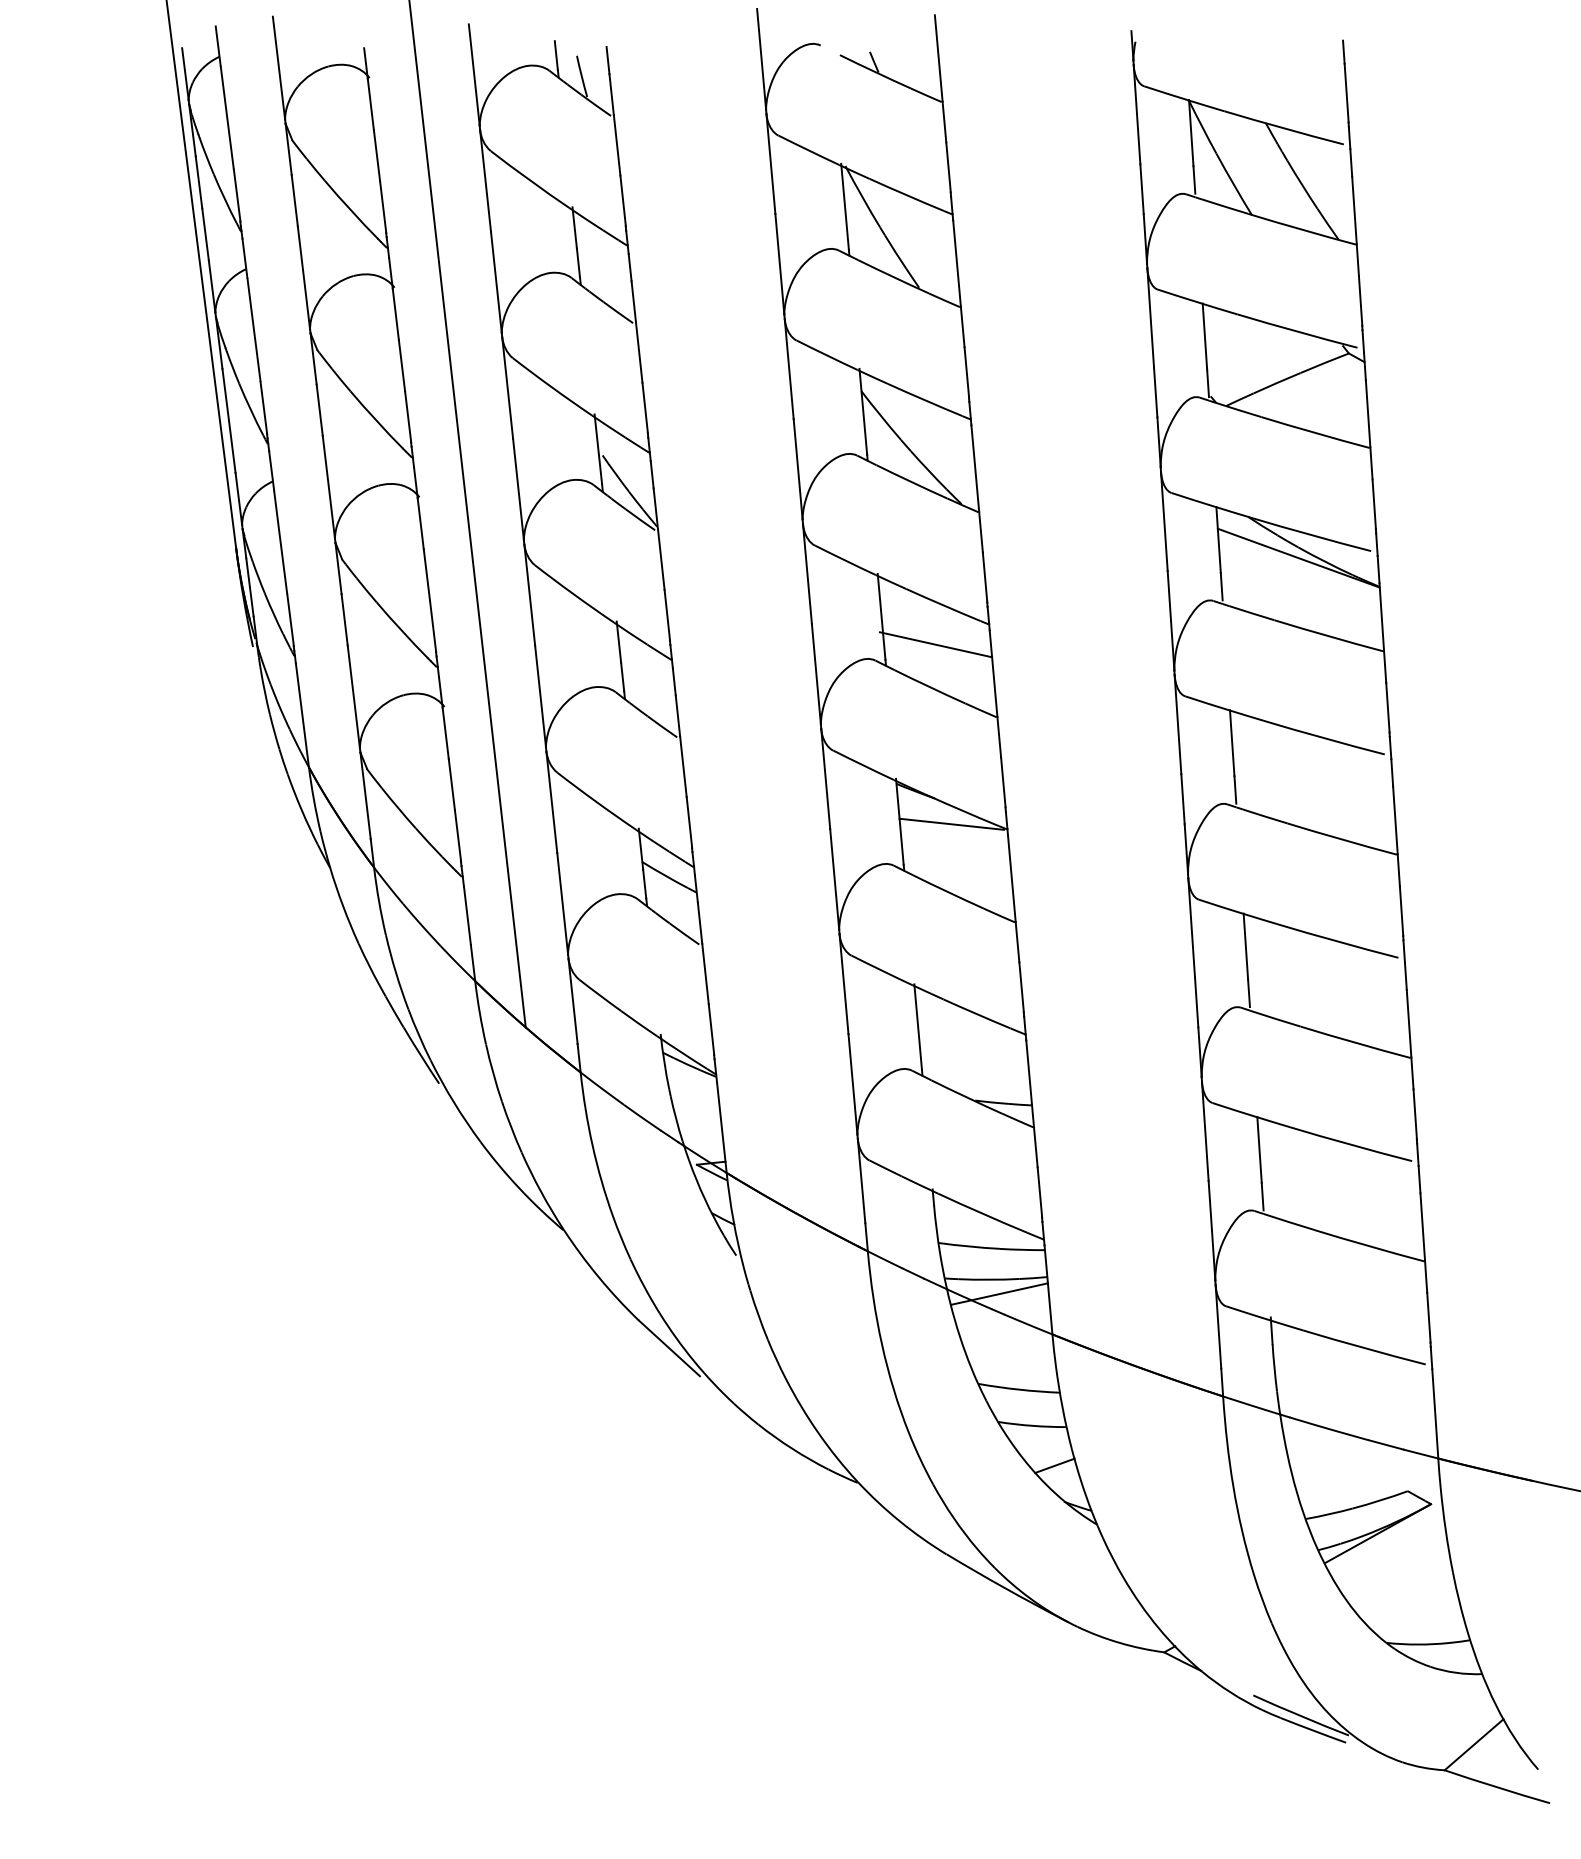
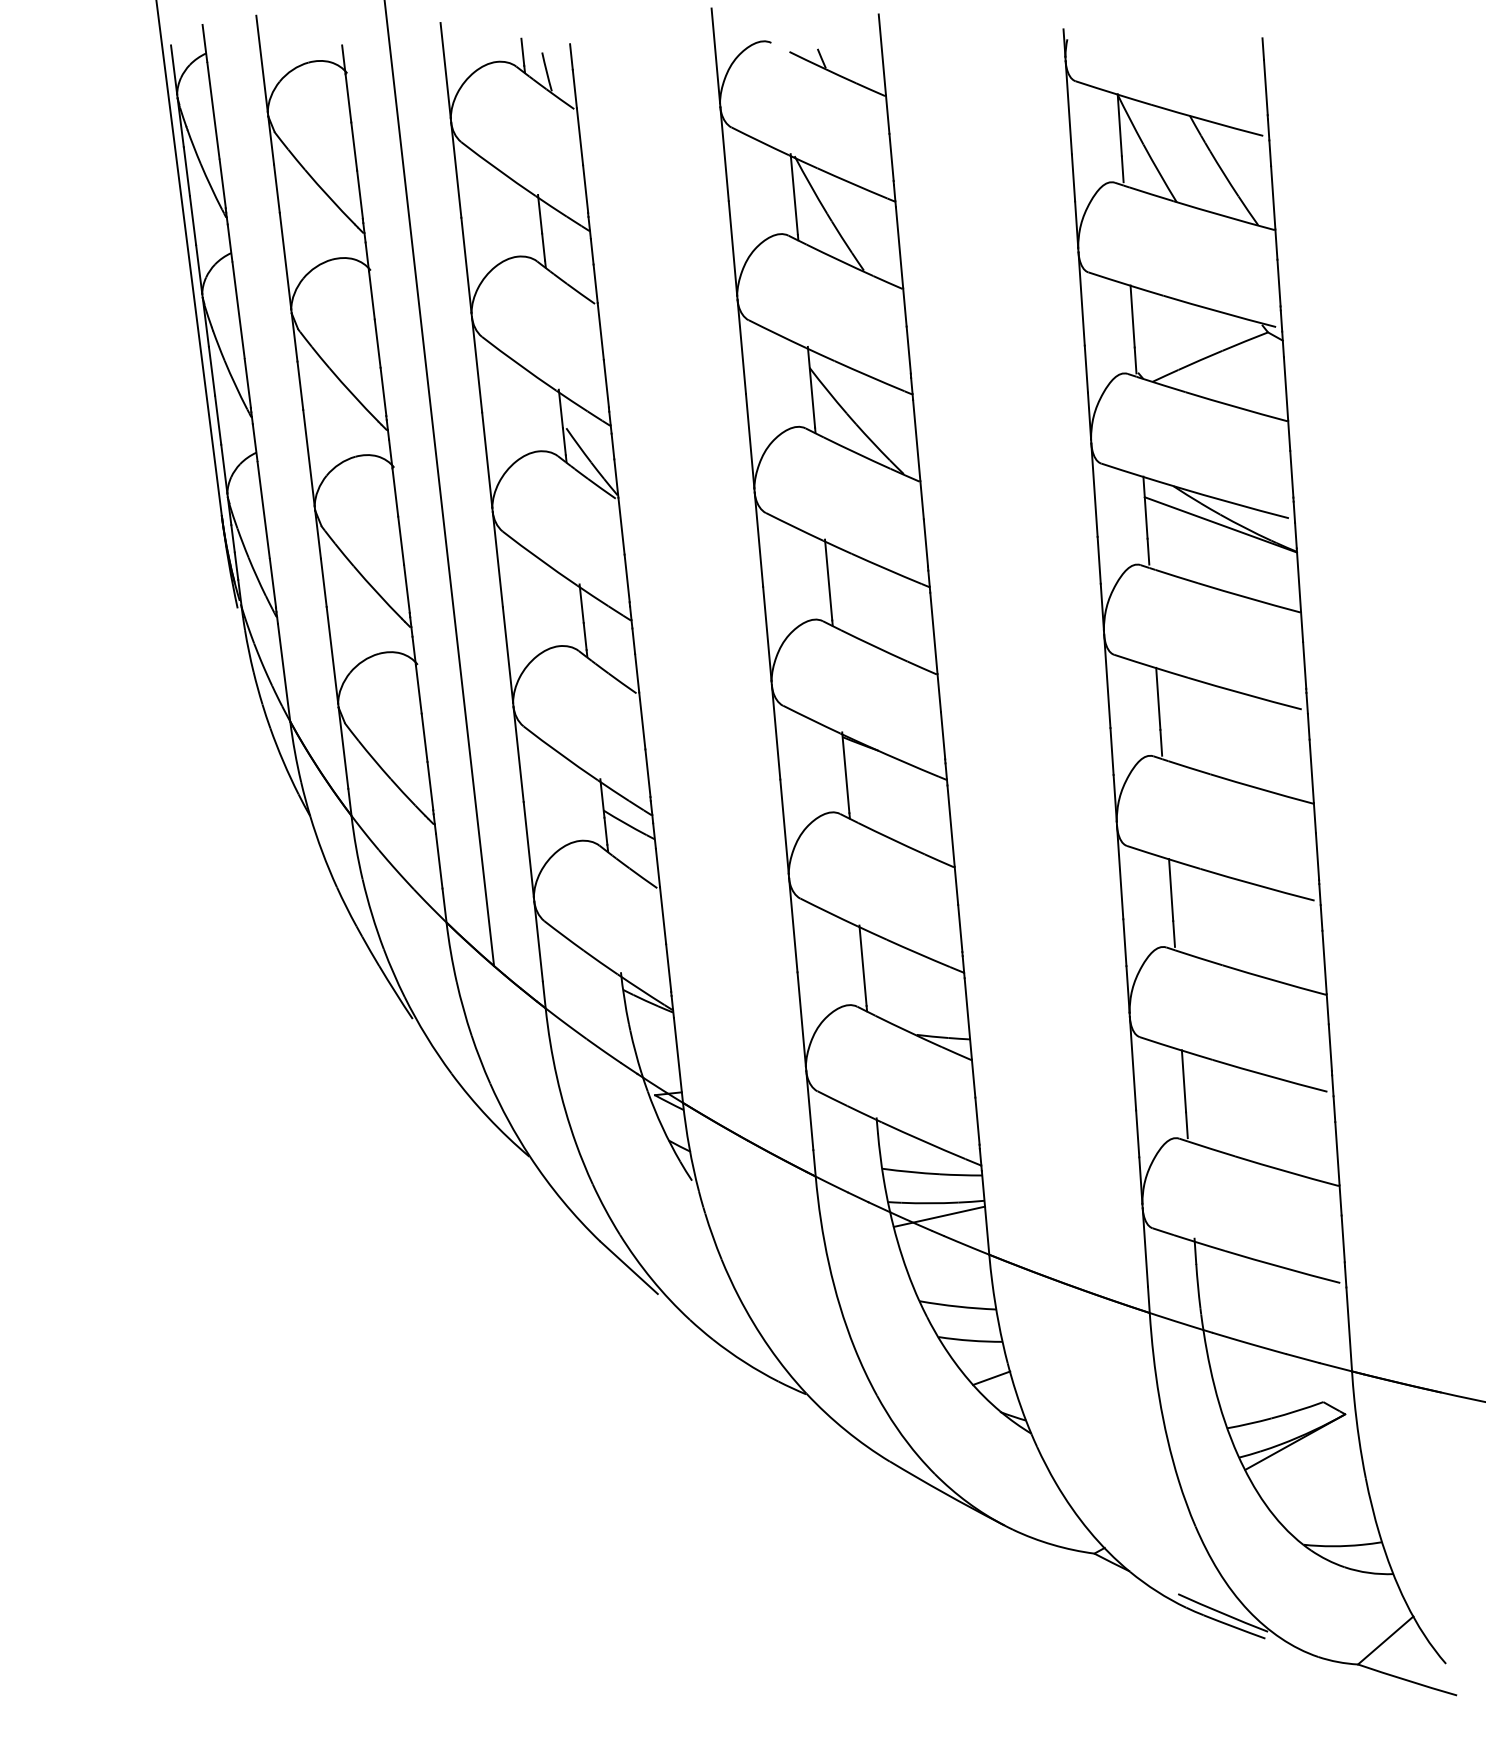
line: (935, 644) -> (879, 606), removed
line: (951, 823) -> (894, 774), removed

